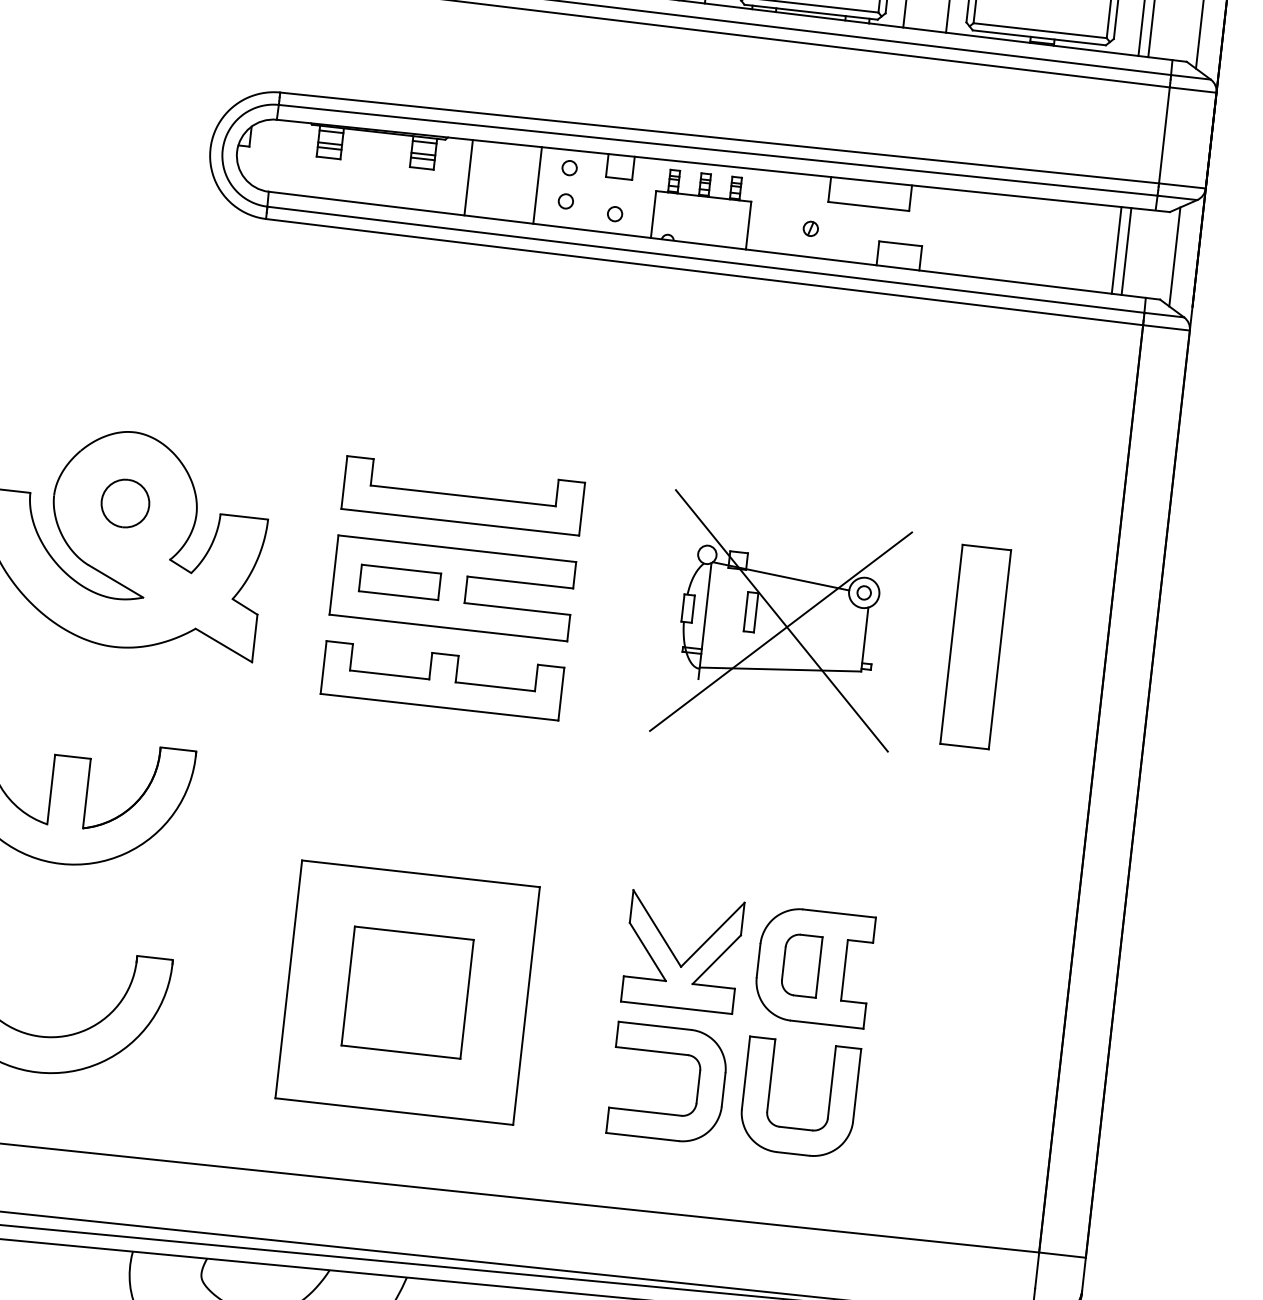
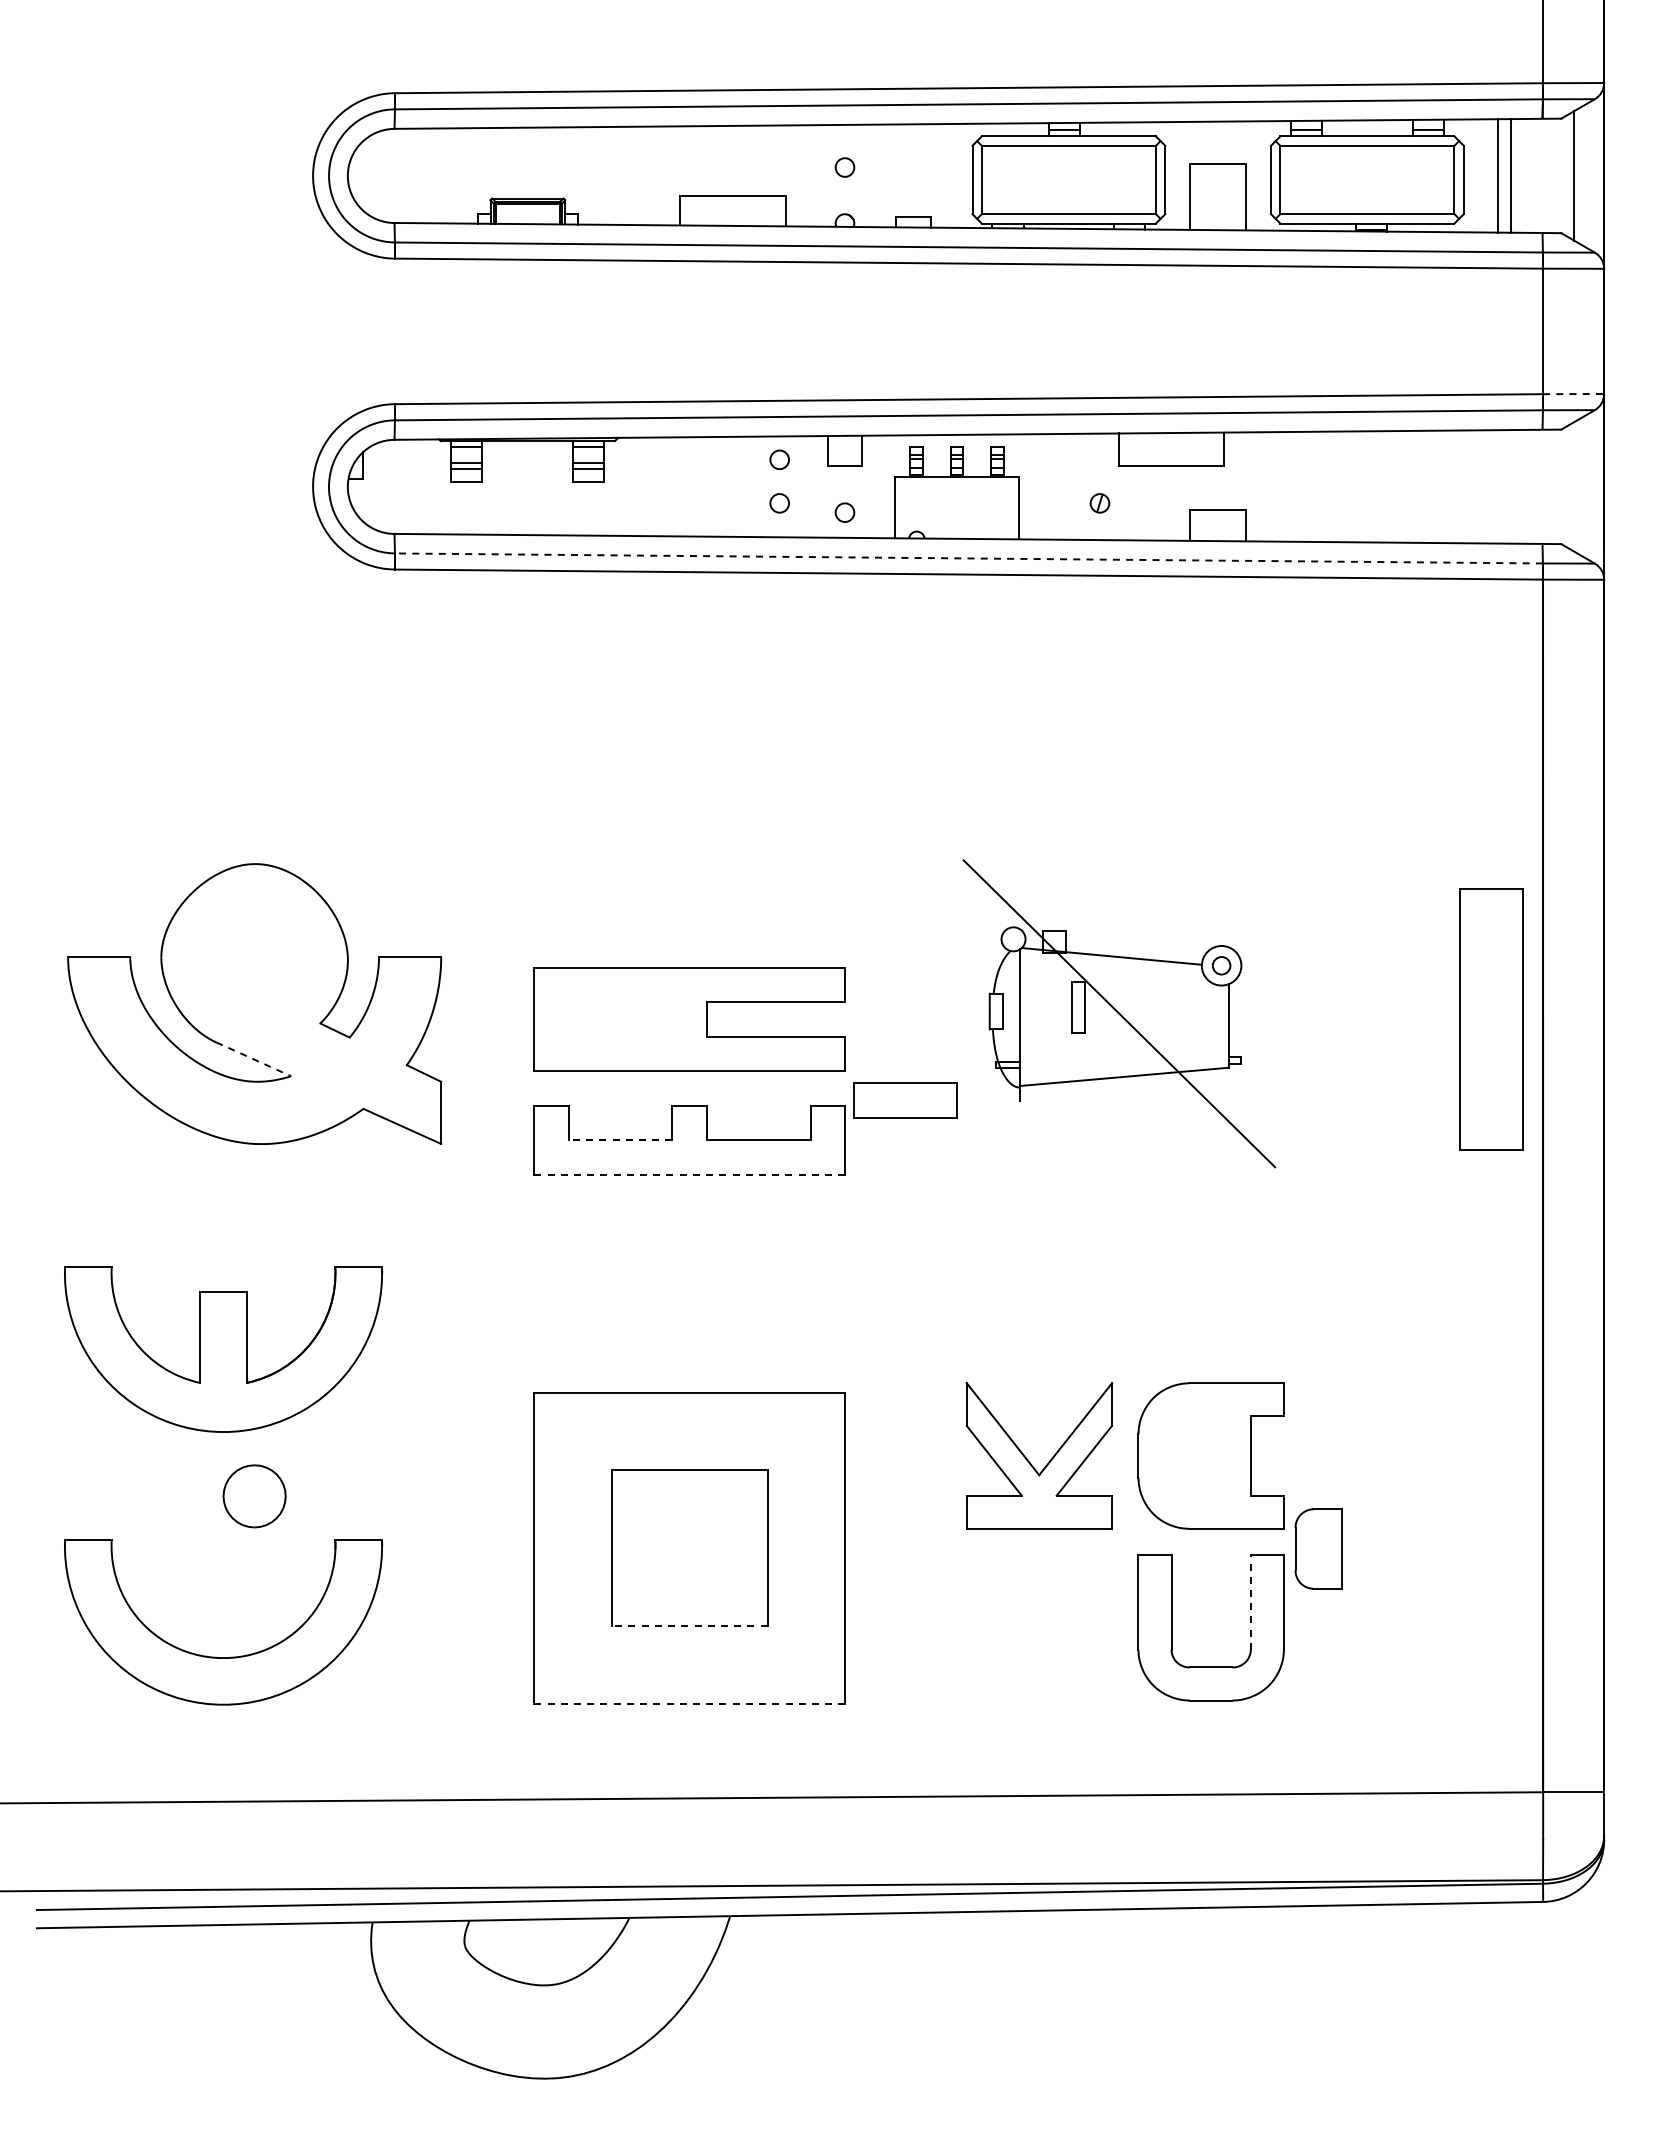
line: (468, 177) -> (650, 486), removed
line: (537, 185) -> (740, 486), removed
line: (1182, 186) -> (1573, 394), solid -> dashed
line: (1117, 250) -> (1498, 486), removed
line: (1126, 251) -> (1510, 486), removed
line: (1175, 256) -> (1574, 486), removed
line: (705, 259) -> (968, 558), solid -> dashed
part: (463, 495) -> (689, 898), removed
part: (125, 503) -> (254, 1496), moved
line: (116, 581) -> (254, 1059), solid -> dashed
part: (399, 582) -> (905, 1100), moved
line: (780, 631) -> (1119, 1027), removed
part: (975, 647) -> (1491, 1019), moved
line: (389, 674) -> (620, 1140), solid -> dashed
line: (440, 706) -> (690, 1174), solid -> dashed
part: (801, 965) -> (1318, 1548), moved
line: (400, 1051) -> (689, 1625), solid -> dashed
part: (671, 1053) -> (1039, 1588), removed
line: (831, 1082) -> (1250, 1602), solid -> dashed
line: (394, 1111) -> (689, 1703), solid -> dashed

